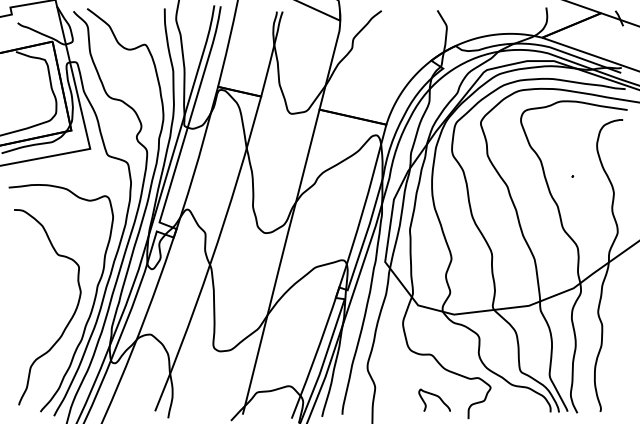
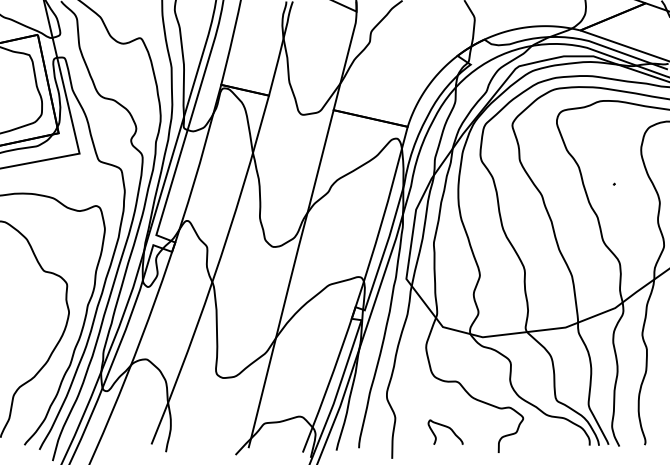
curve: (435, 396) -> (446, 428), moved

